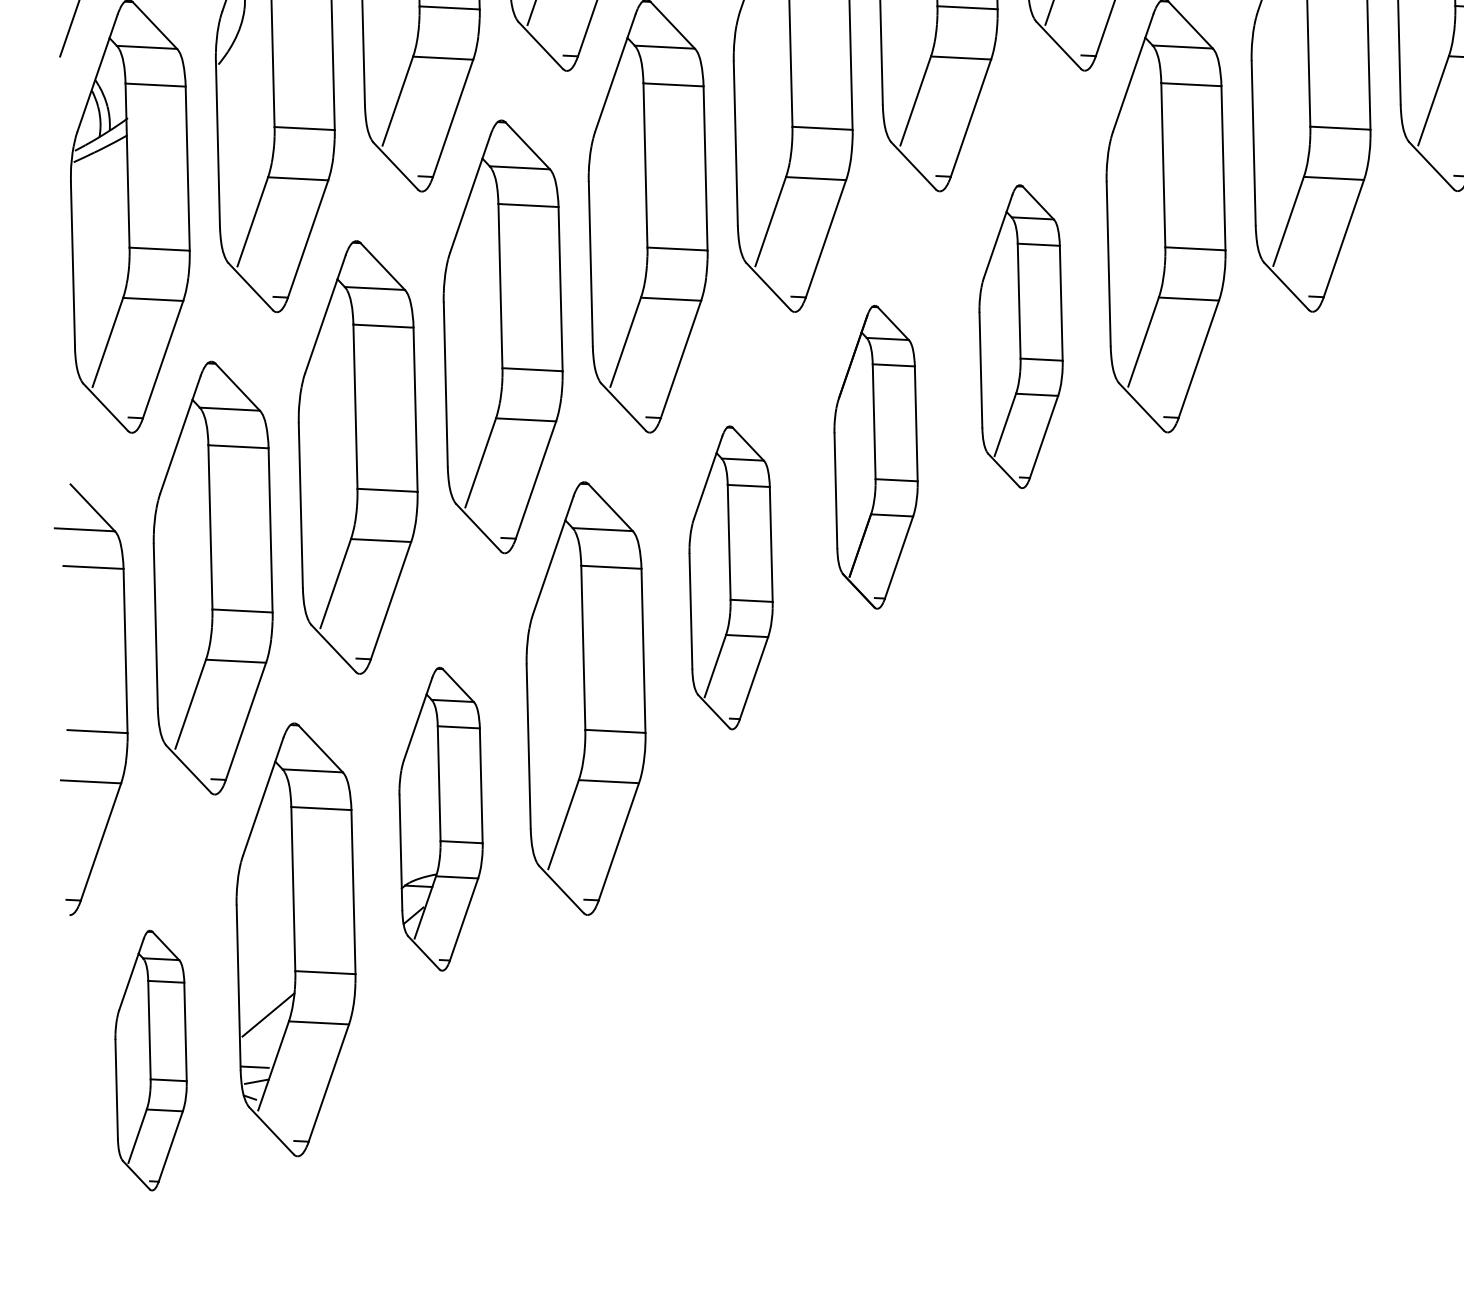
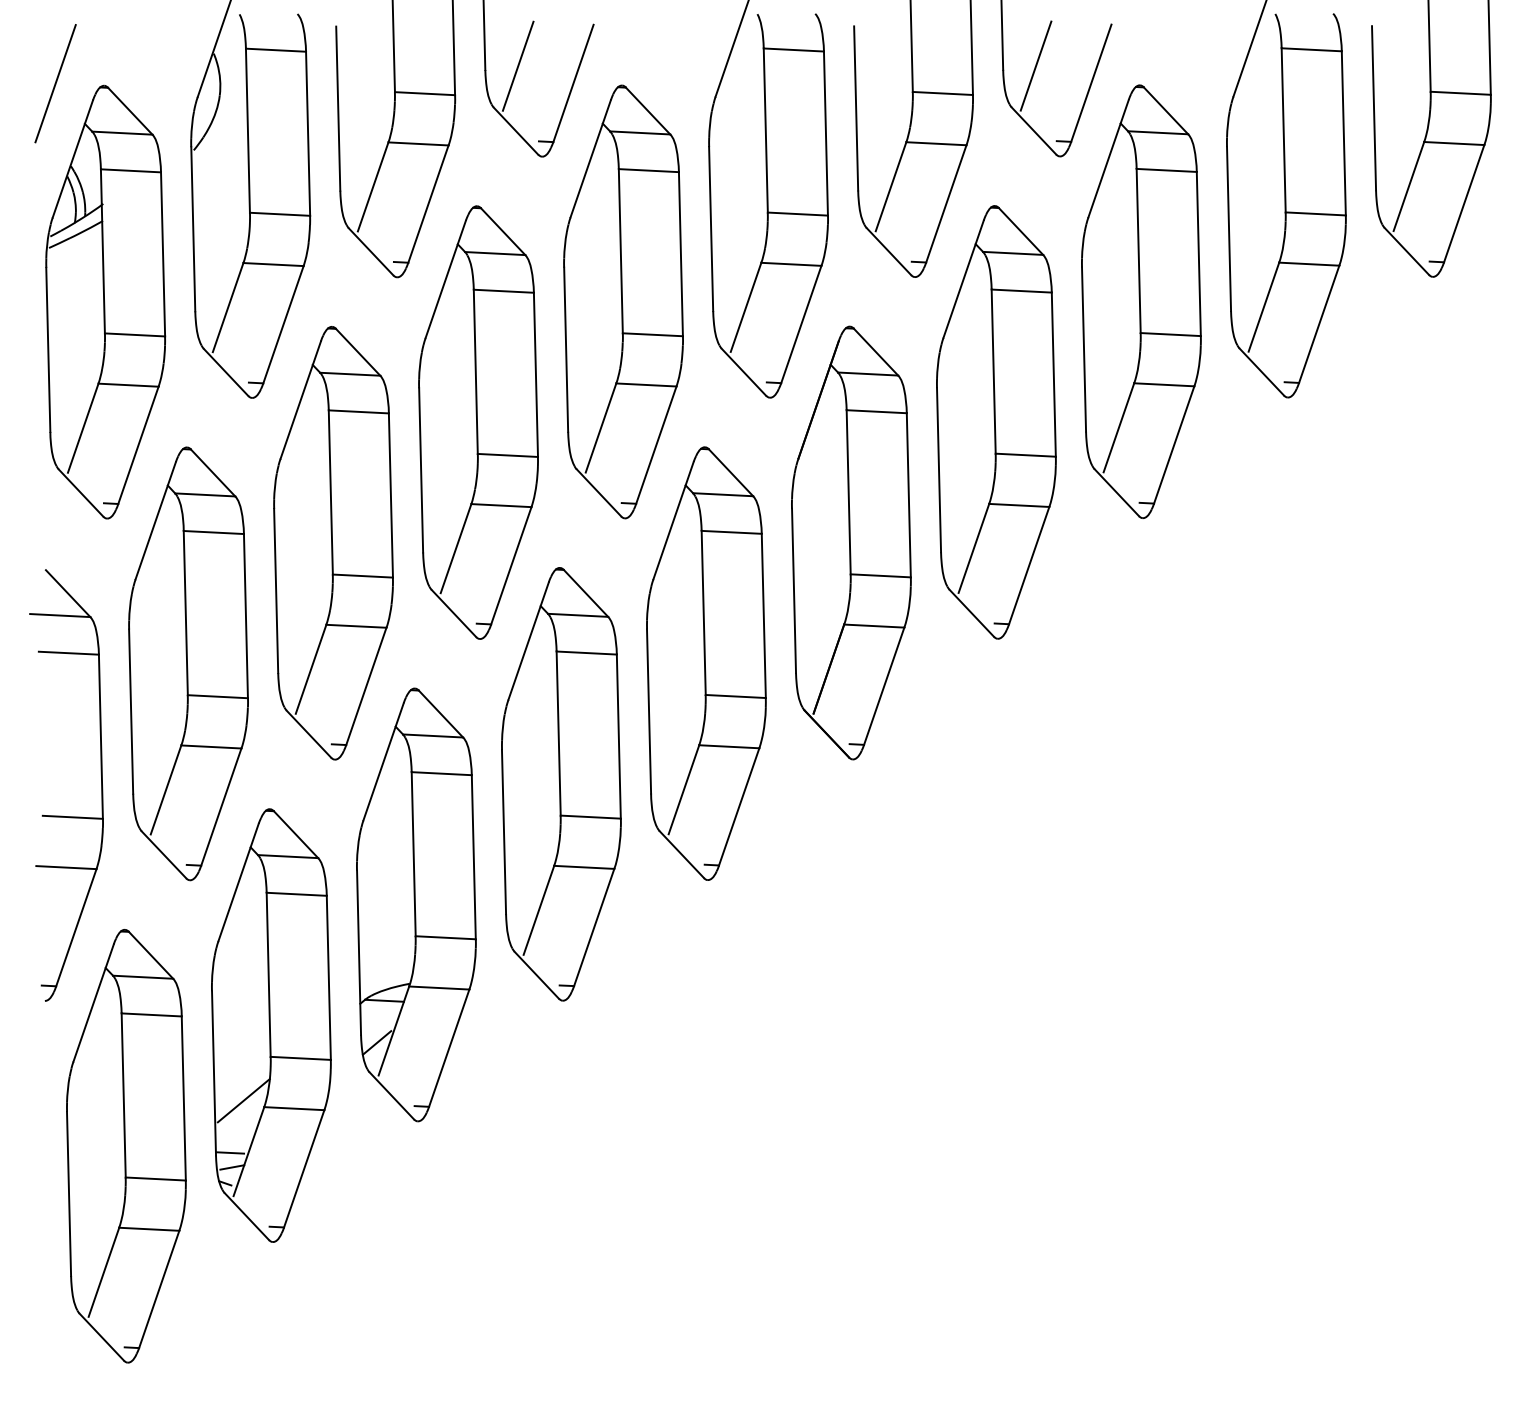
part: (1021, 336) -> (996, 422), size x1.43
part: (876, 456) -> (851, 542), size x1.43
part: (731, 577) -> (706, 663), size x1.43
part: (441, 818) -> (416, 904), size x1.43
part: (151, 1060) -> (126, 1146), size x1.67

